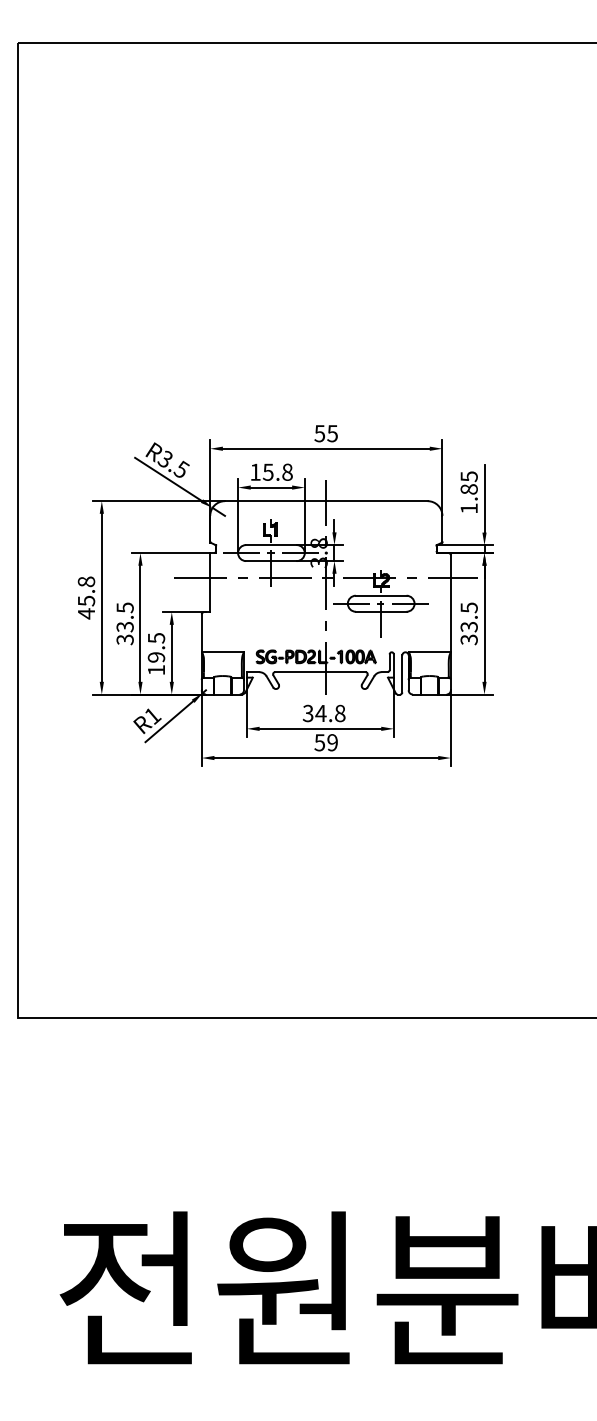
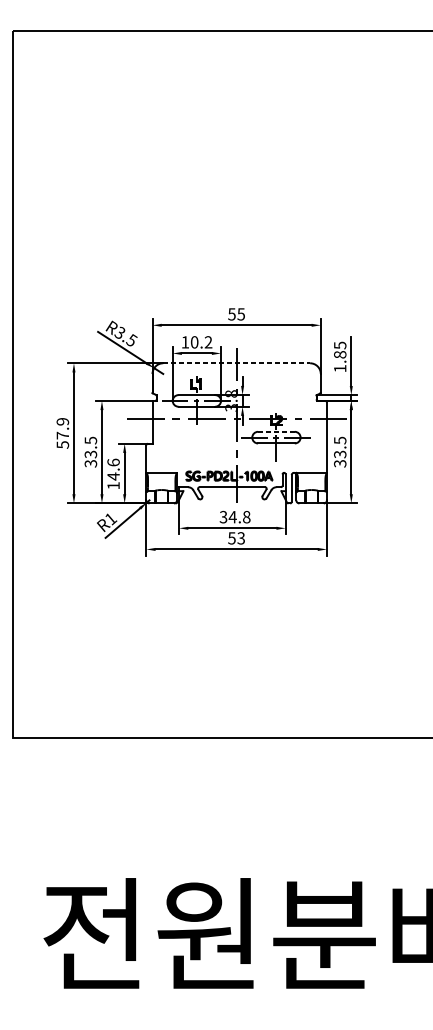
text: (277, 471) -> (201, 341), 15.8 -> 10.2
line: (326, 501) -> (236, 363), solid -> dashed
line: (381, 595) -> (276, 431), solid -> dashed
text: (86, 597) -> (62, 433), 45.8 -> 57.9
text: (156, 647) -> (113, 469), 19.5 -> 14.6
text: (332, 742) -> (241, 538), 59 -> 53

